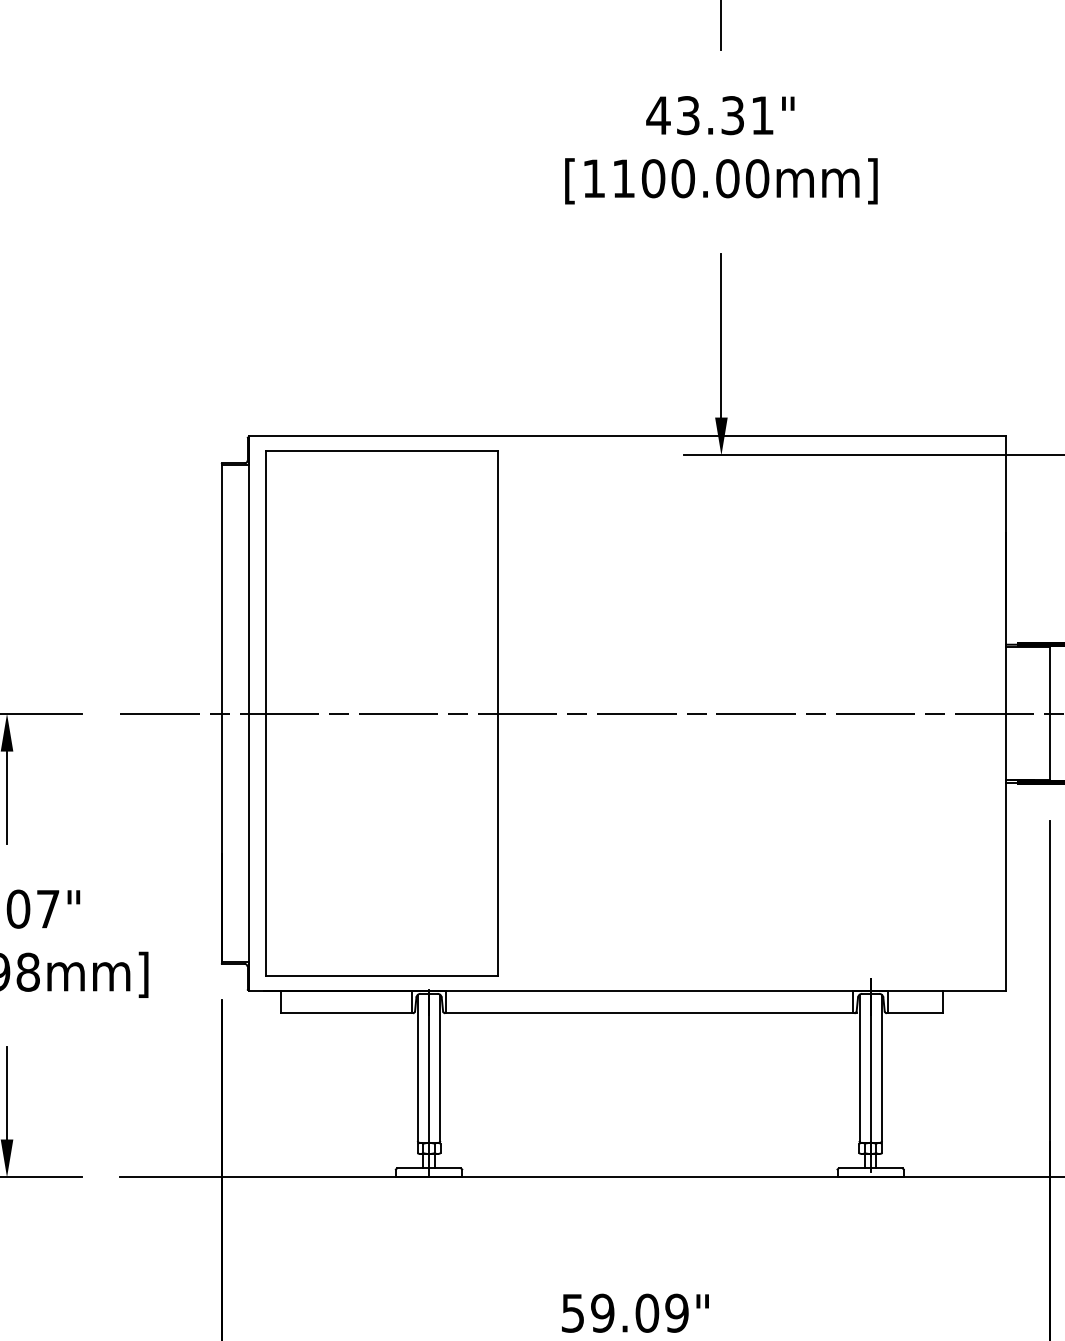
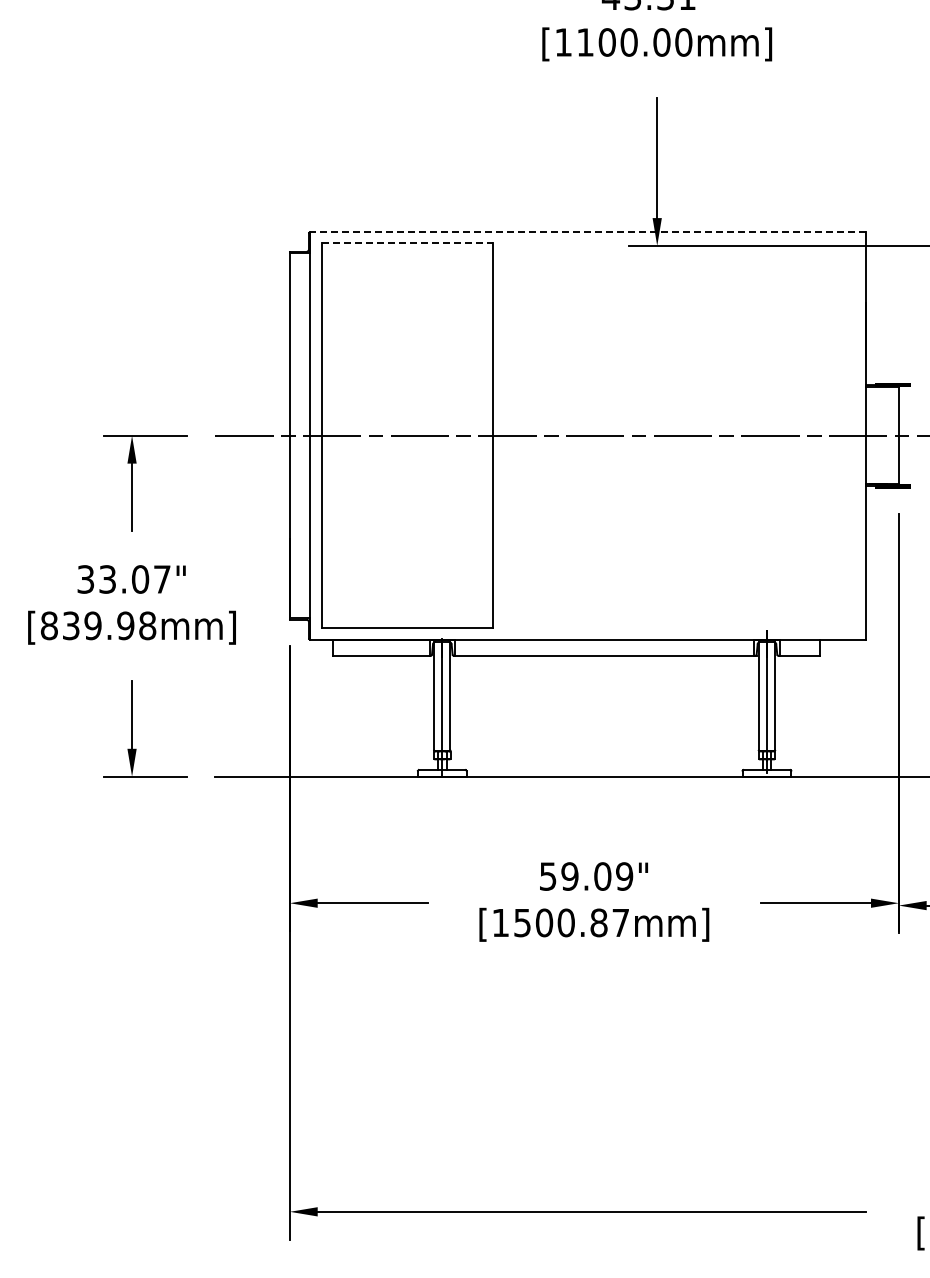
line: (626, 435) -> (587, 231), solid -> dashed
line: (383, 450) -> (408, 242), solid -> dashed

